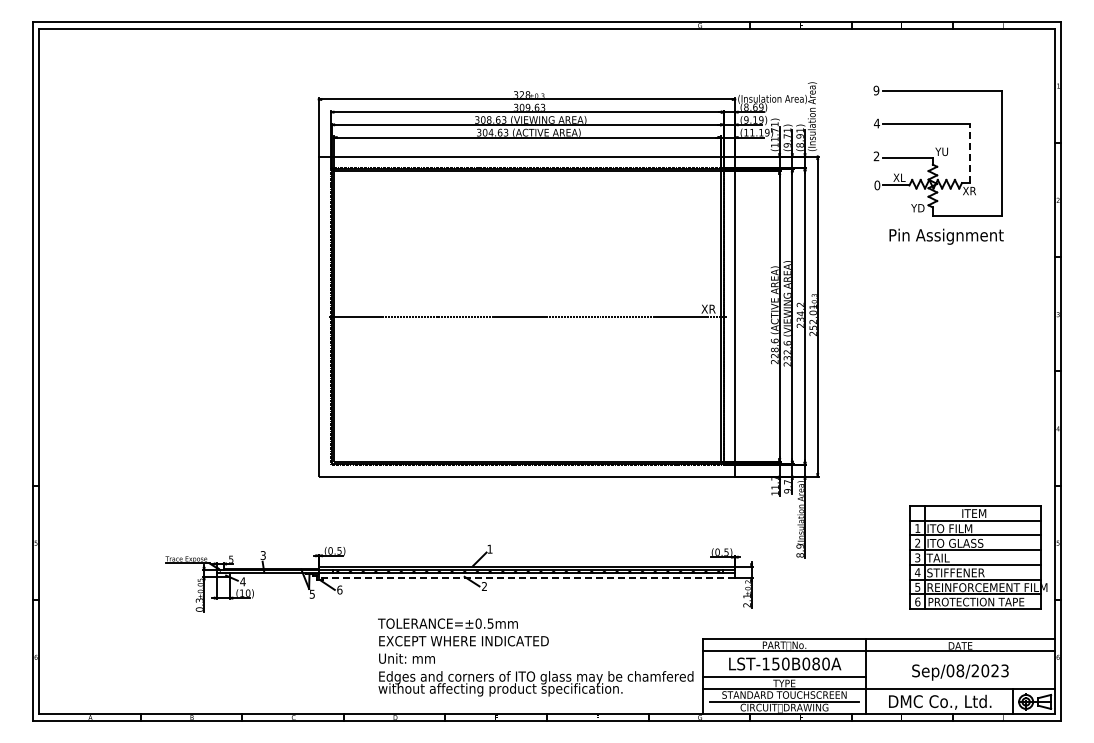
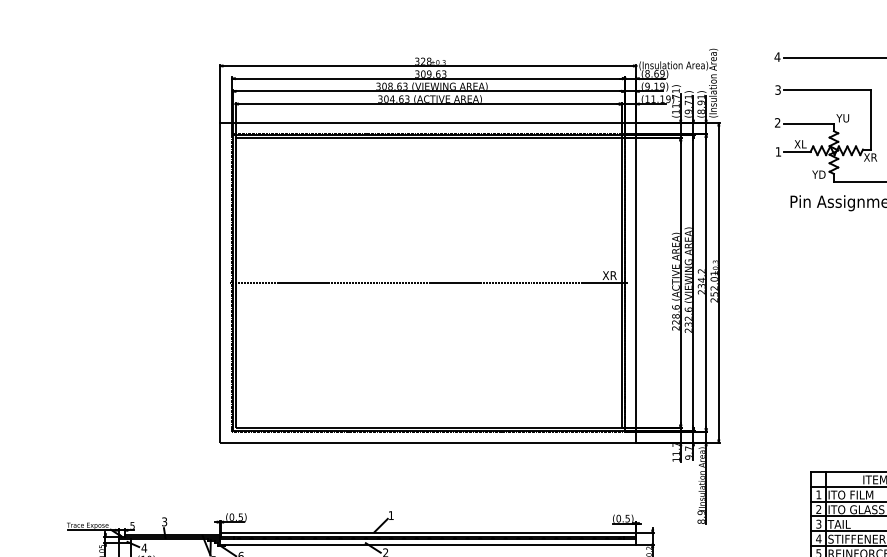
text: (876, 90) -> (777, 57), 9 -> 4
text: (876, 123) -> (777, 90), 4 -> 3
line: (969, 153) -> (870, 120), dashed -> solid
text: (877, 185) -> (778, 151), 0 -> 1
line: (526, 578) -> (427, 544), dashed -> solid

